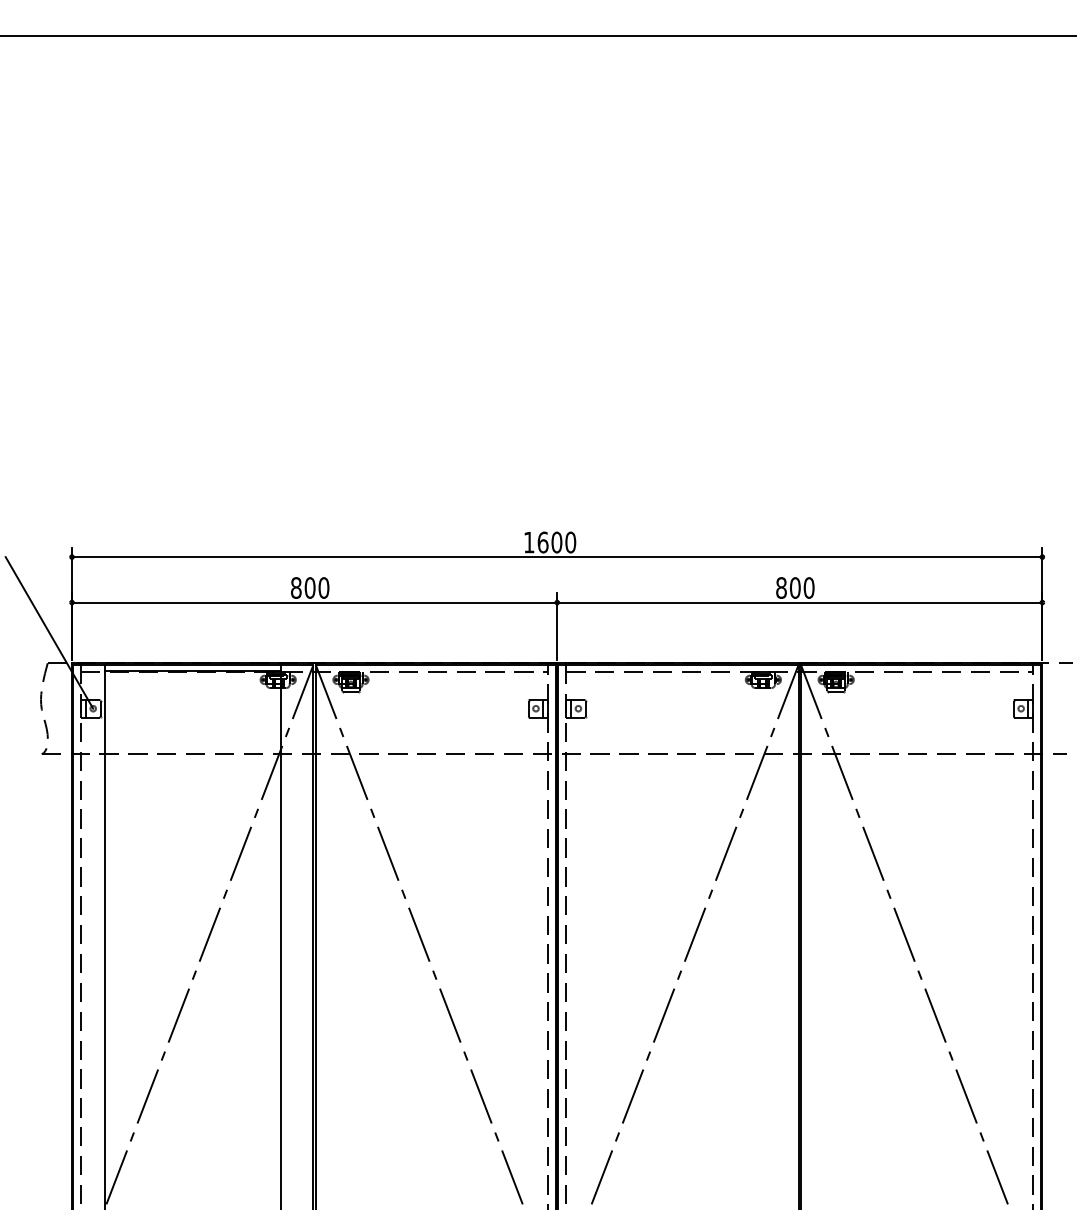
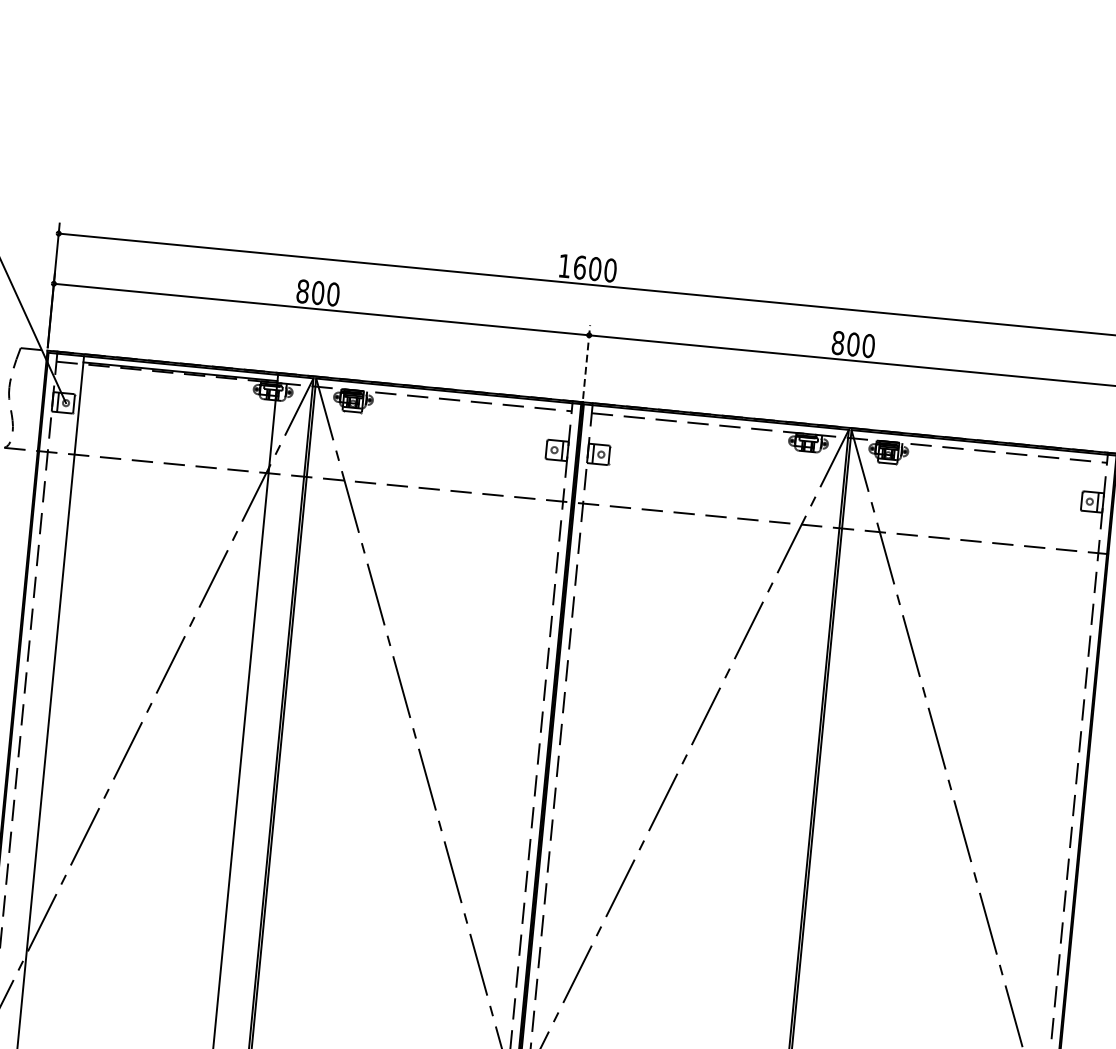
line: (557, 626) -> (586, 361), solid -> dashed

